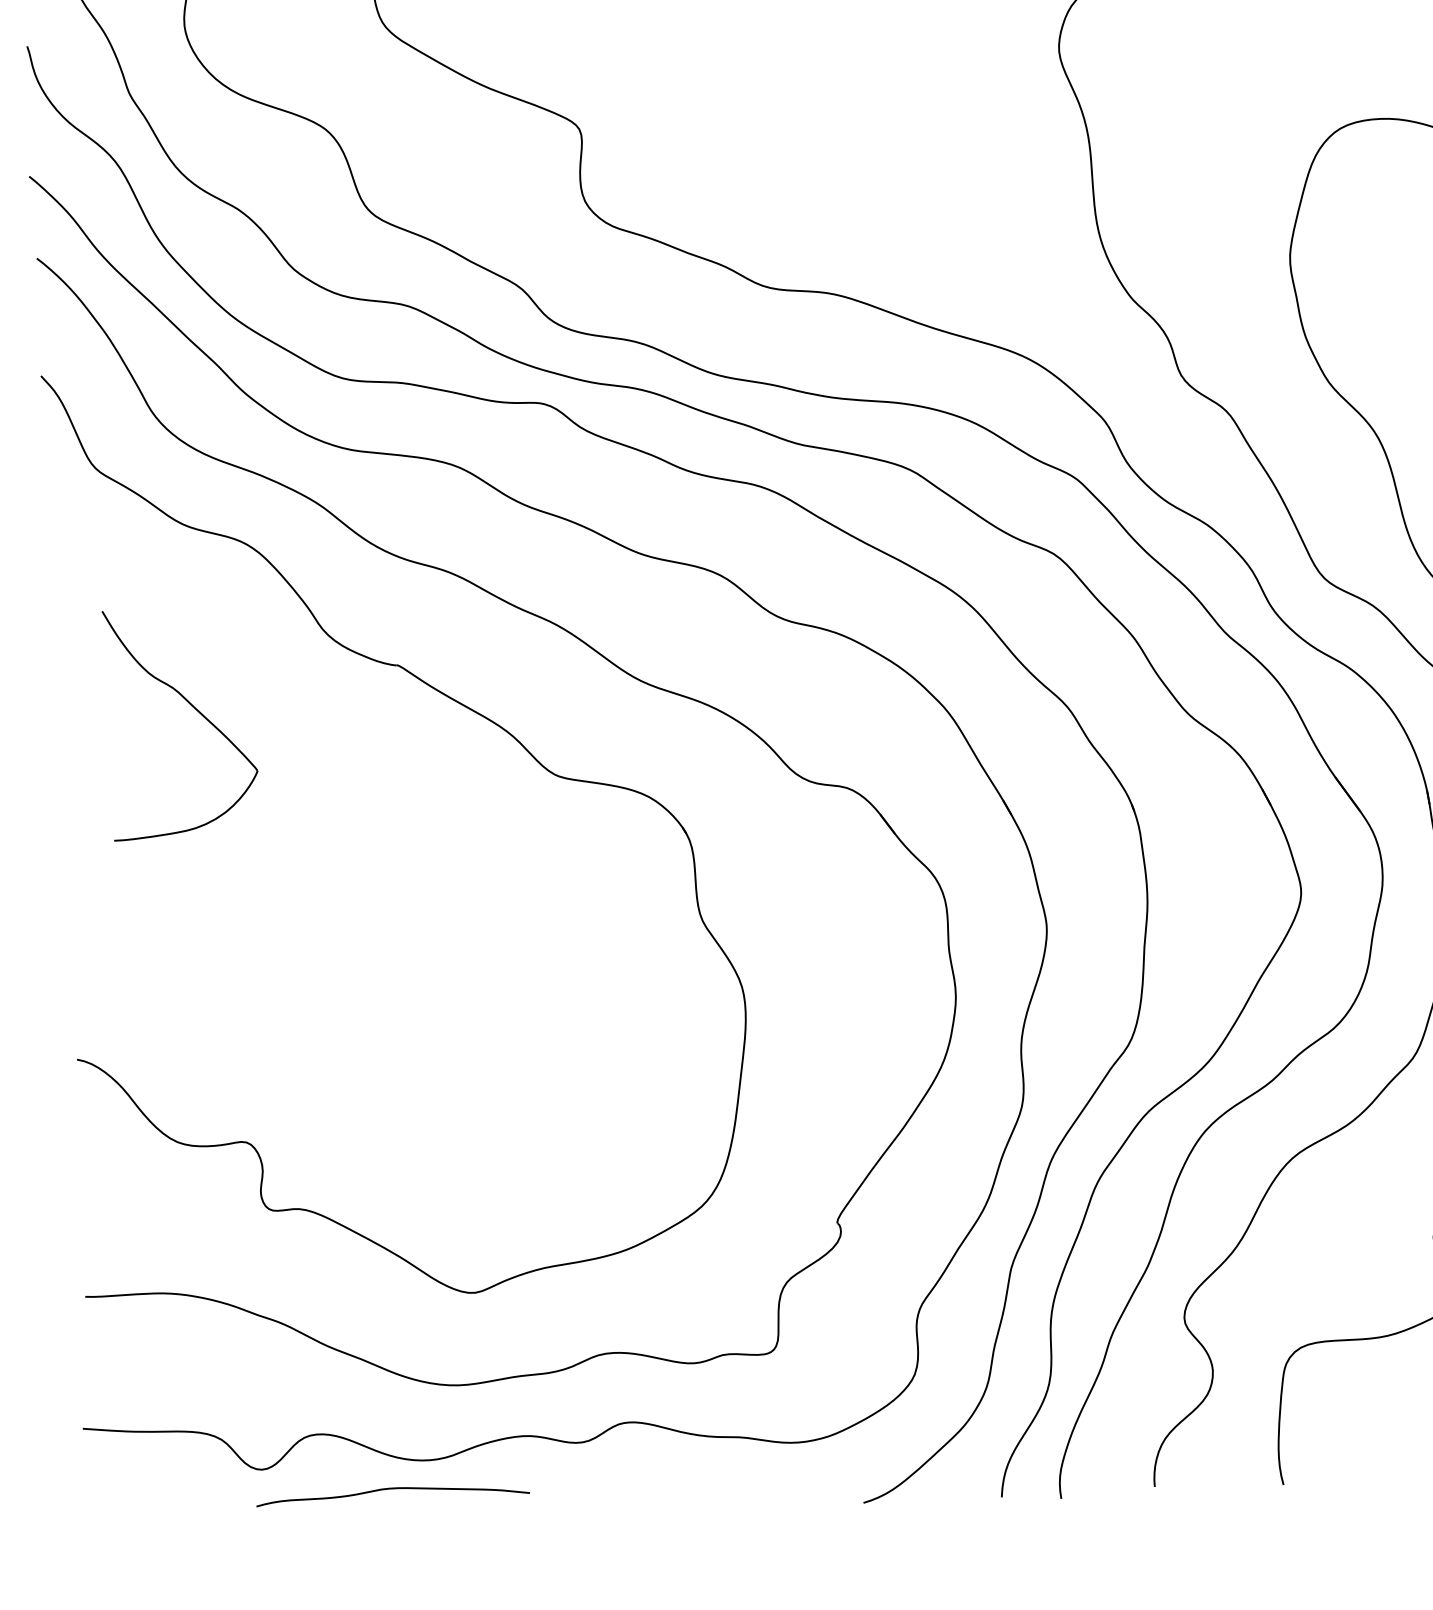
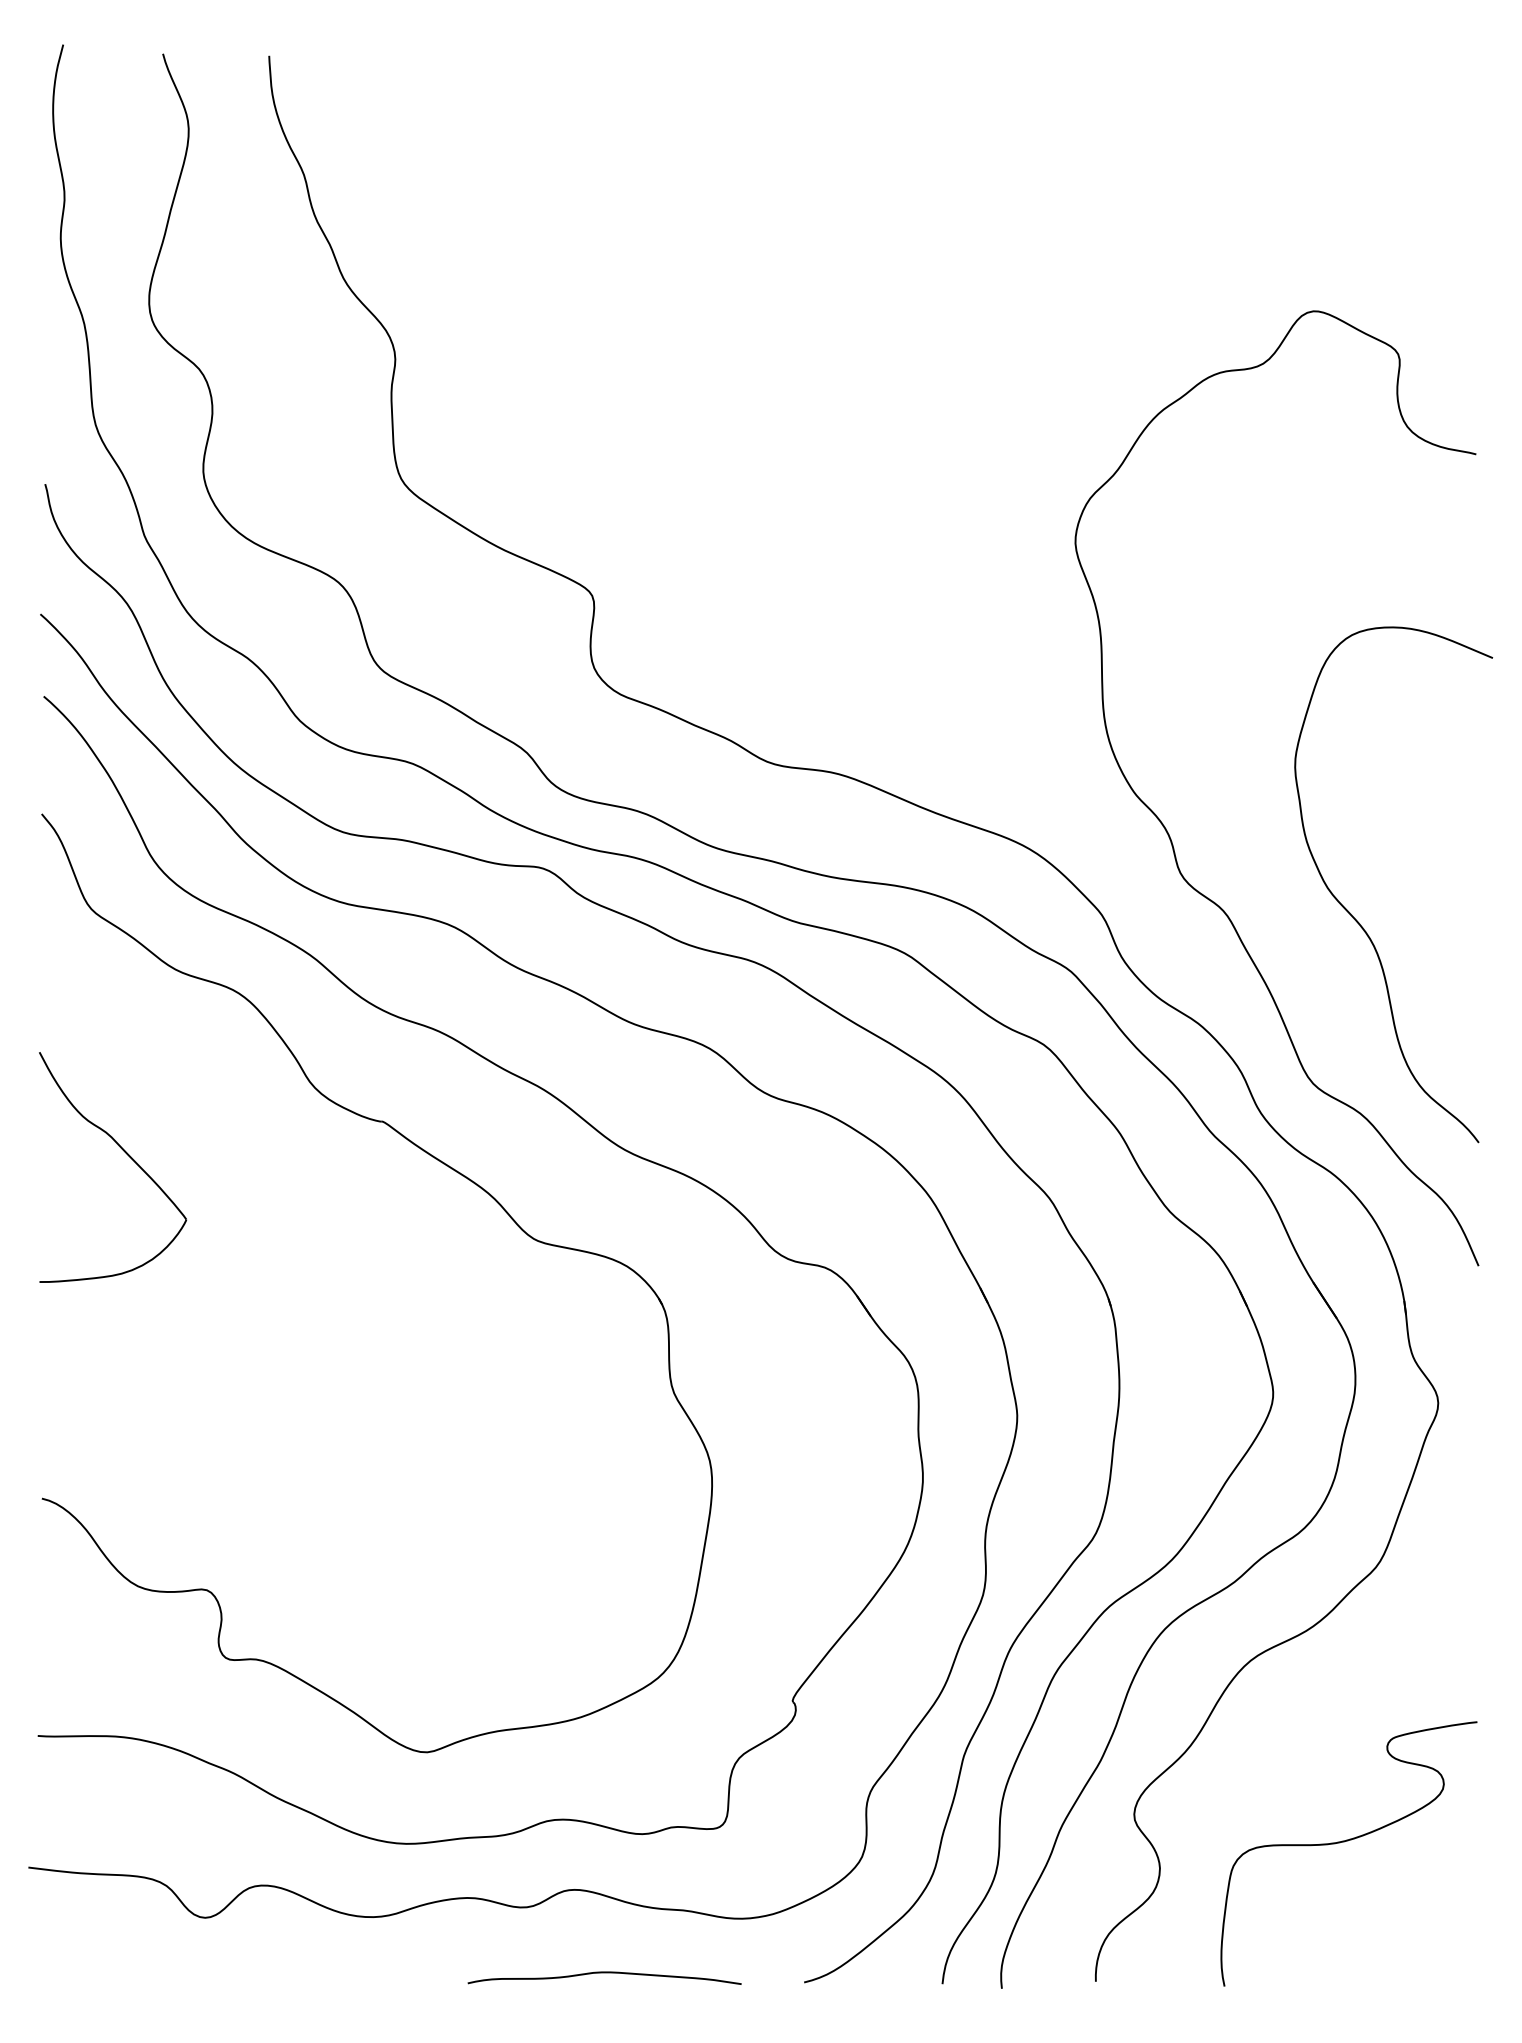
part: (193, 707) -> (125, 1153), moved
curve: (392, 1489) -> (604, 1973), moved

